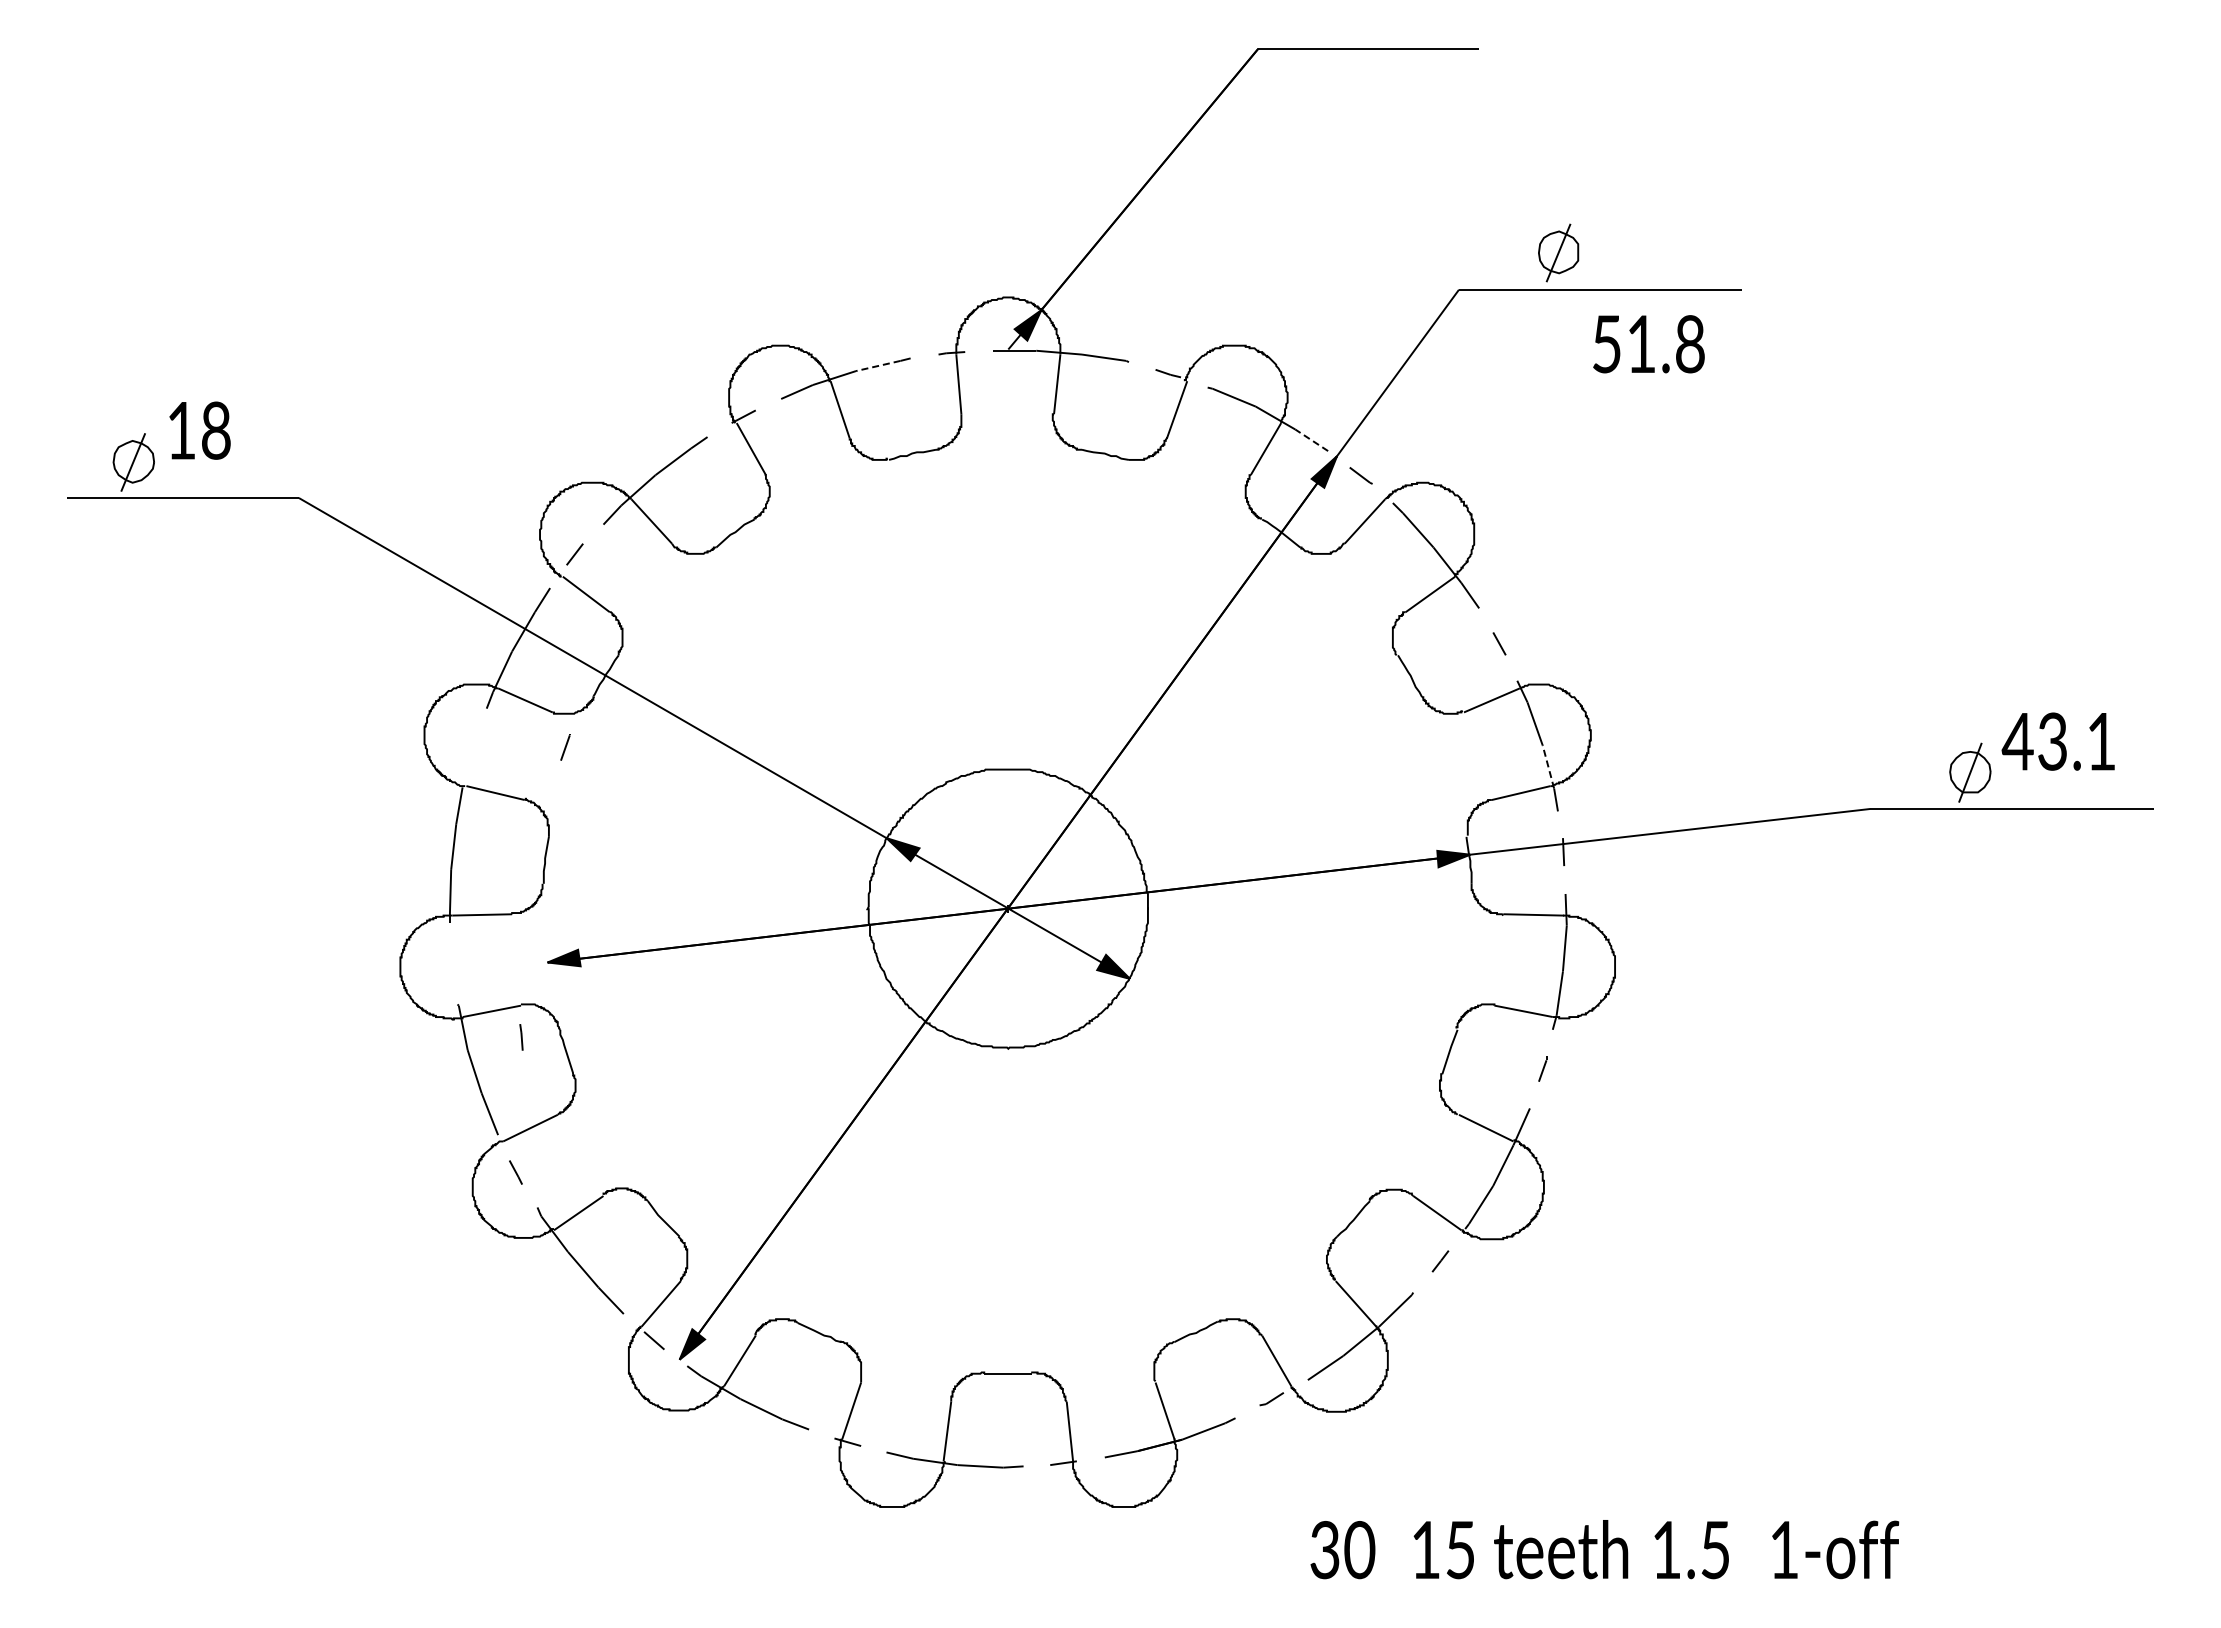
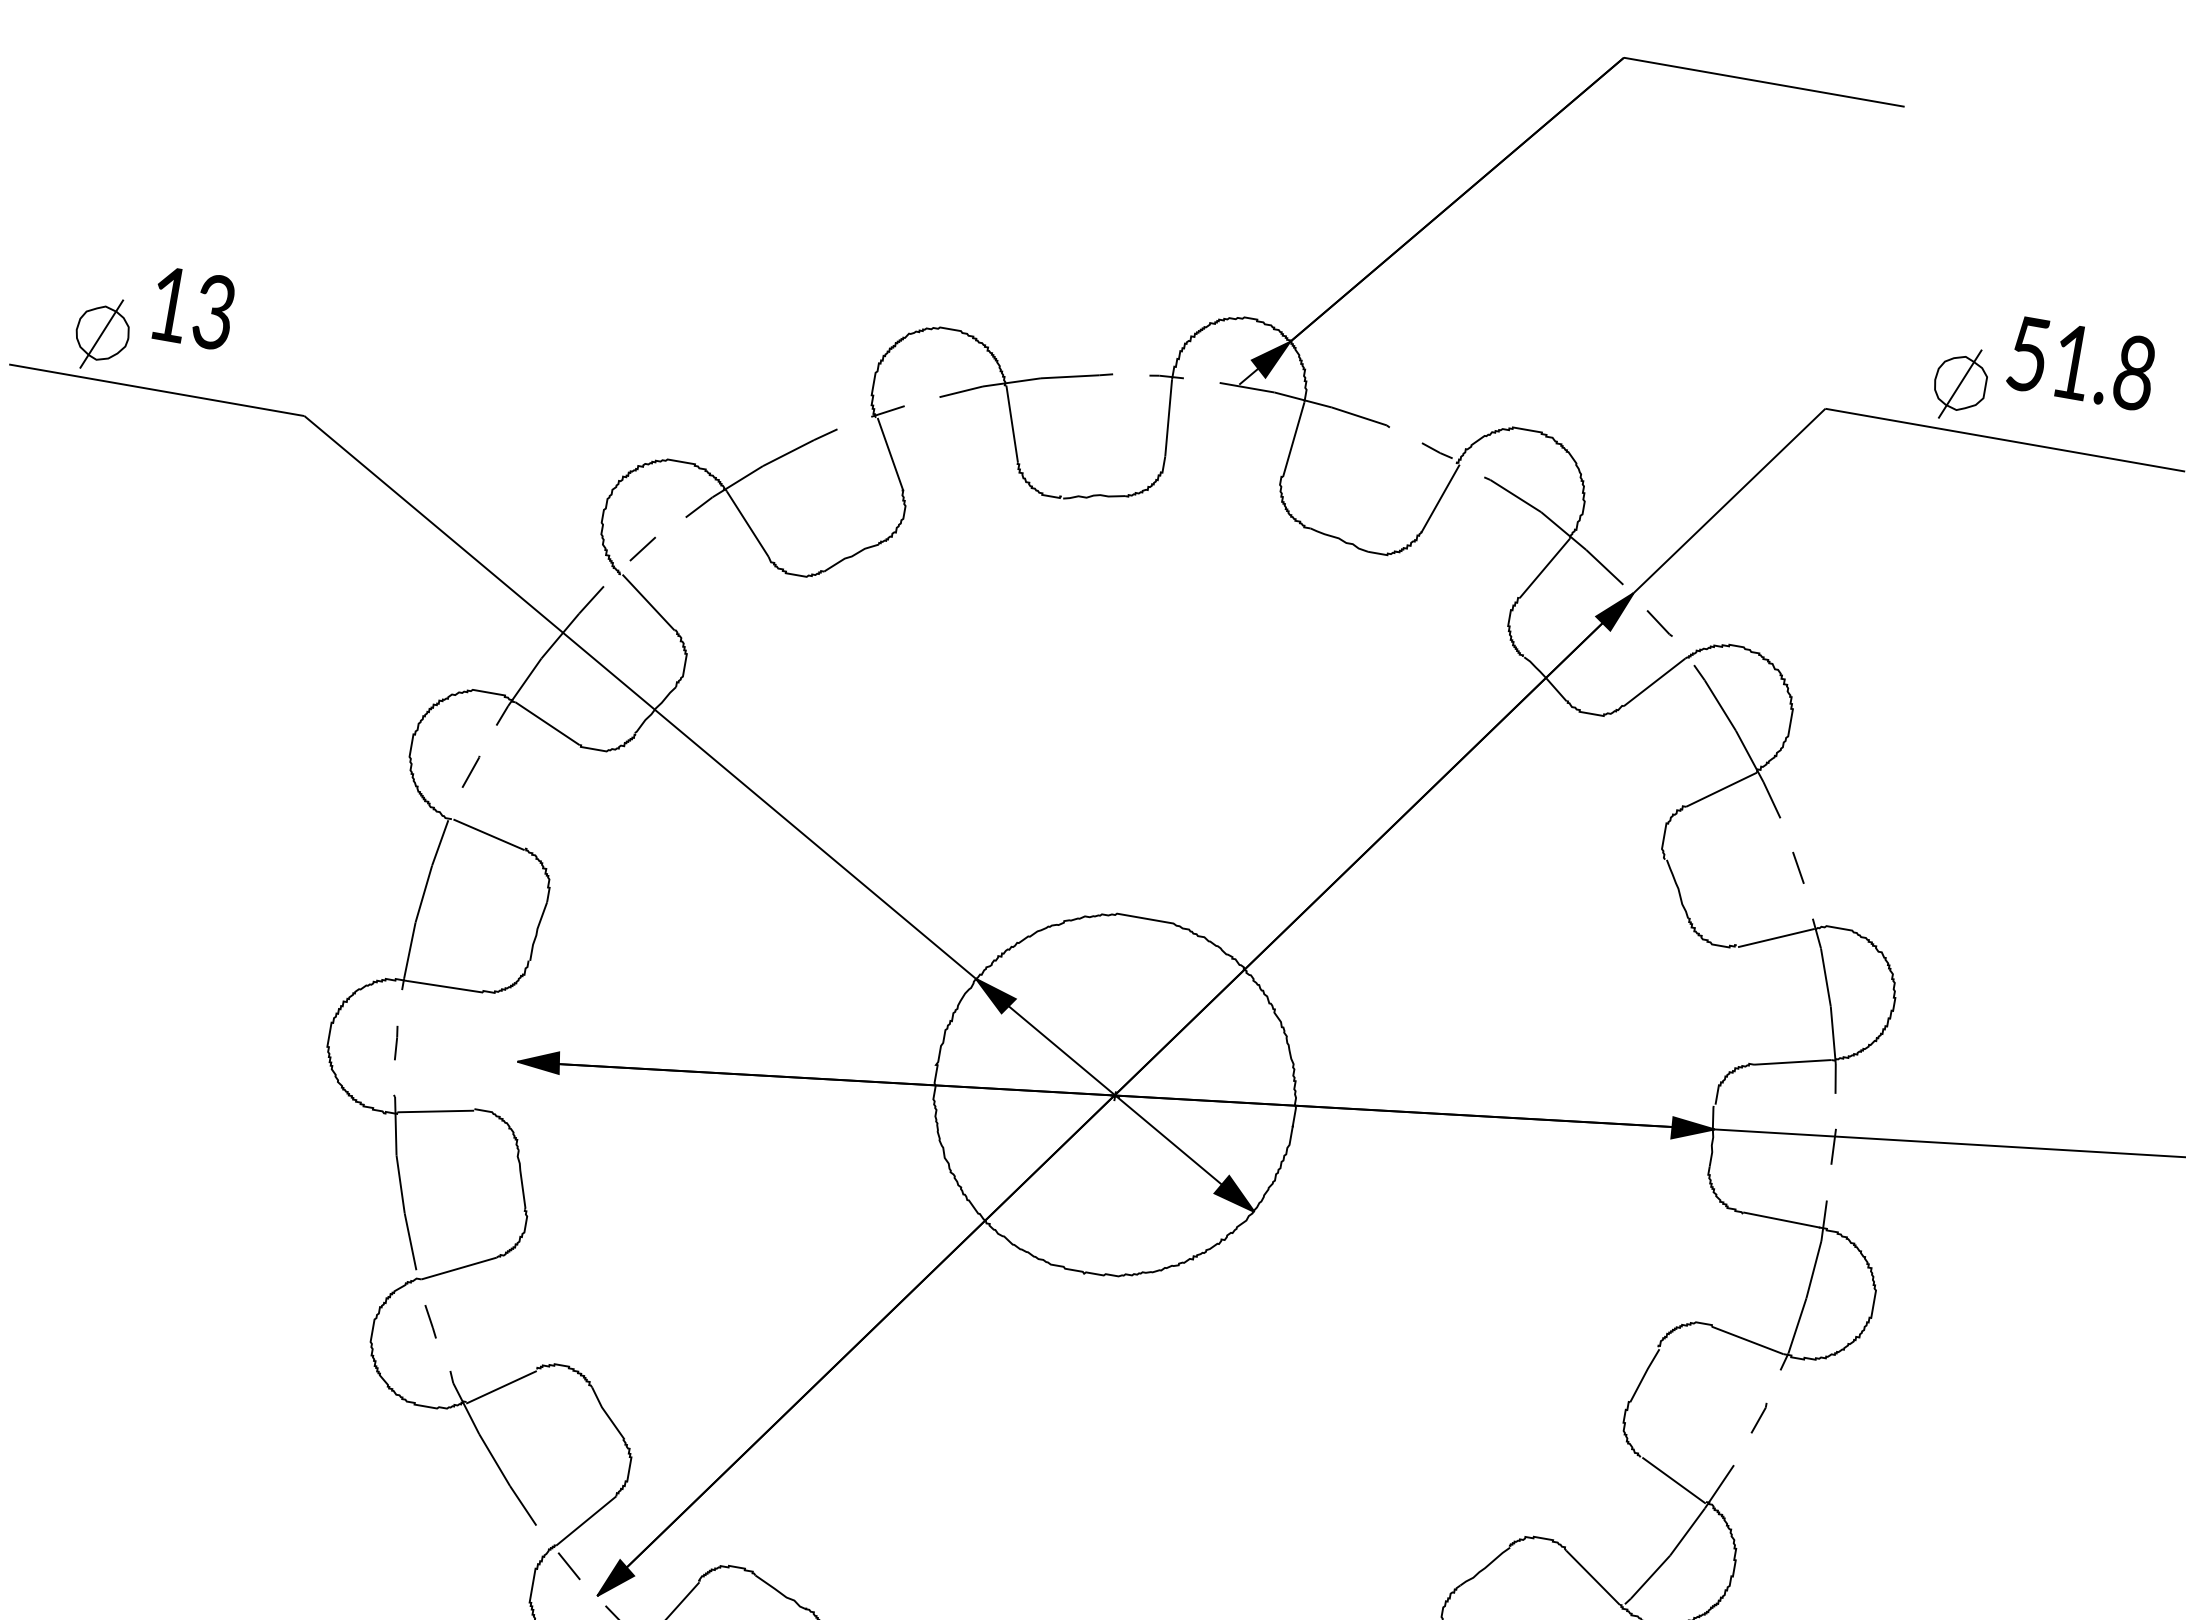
text: (1648, 344) -> (2081, 363), moved
line: (878, 366) -> (1070, 377), dashed -> solid
text: (215, 430) -> (213, 311), 18 -> 13
line: (1311, 440) -> (1604, 567), dashed -> solid
line: (565, 747) -> (471, 771), moved
line: (1548, 766) -> (1833, 1034), dashed -> solid
line: (521, 1037) -> (396, 1043), moved

